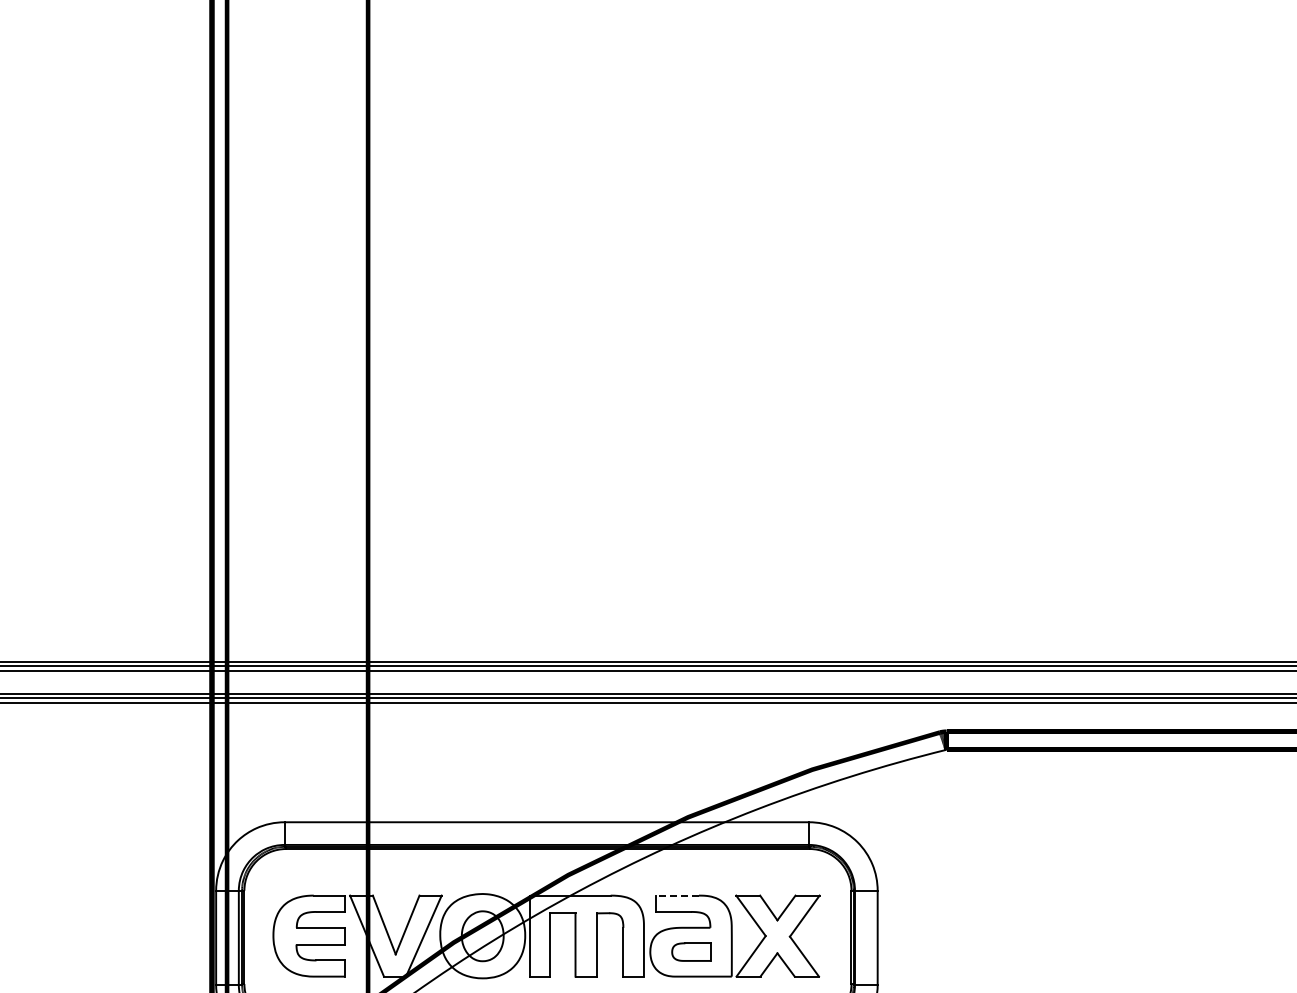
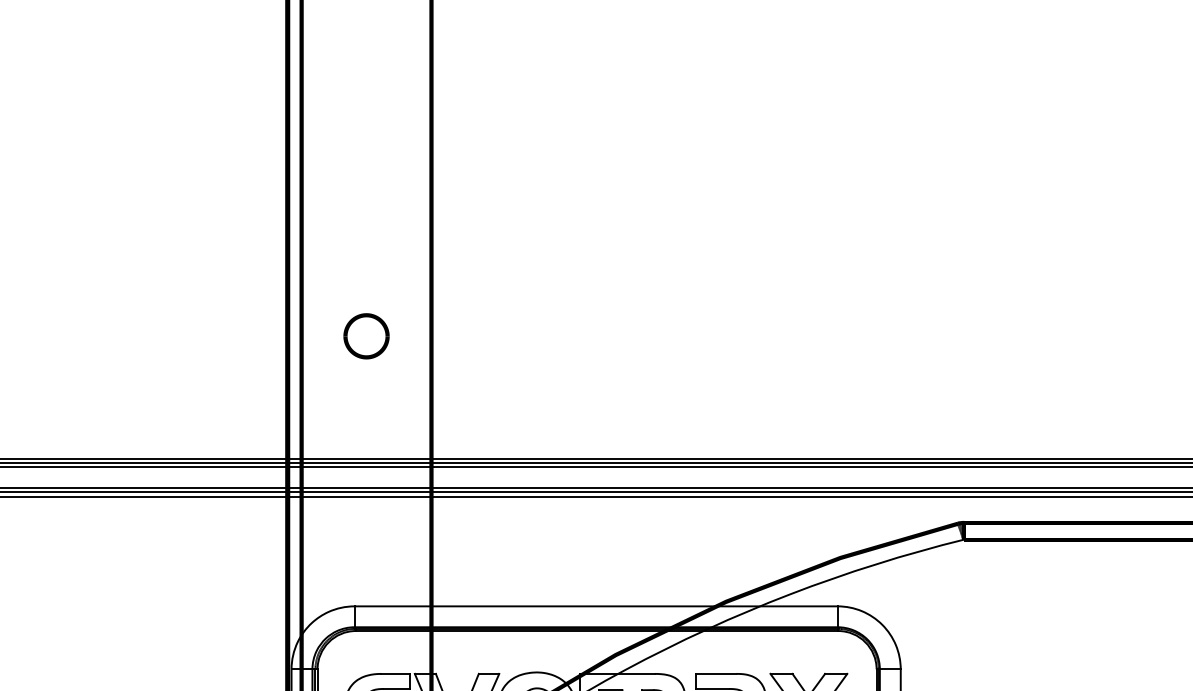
part: (297, 528) -> (366, 335), added
line: (677, 895) -> (716, 673), dashed -> solid

